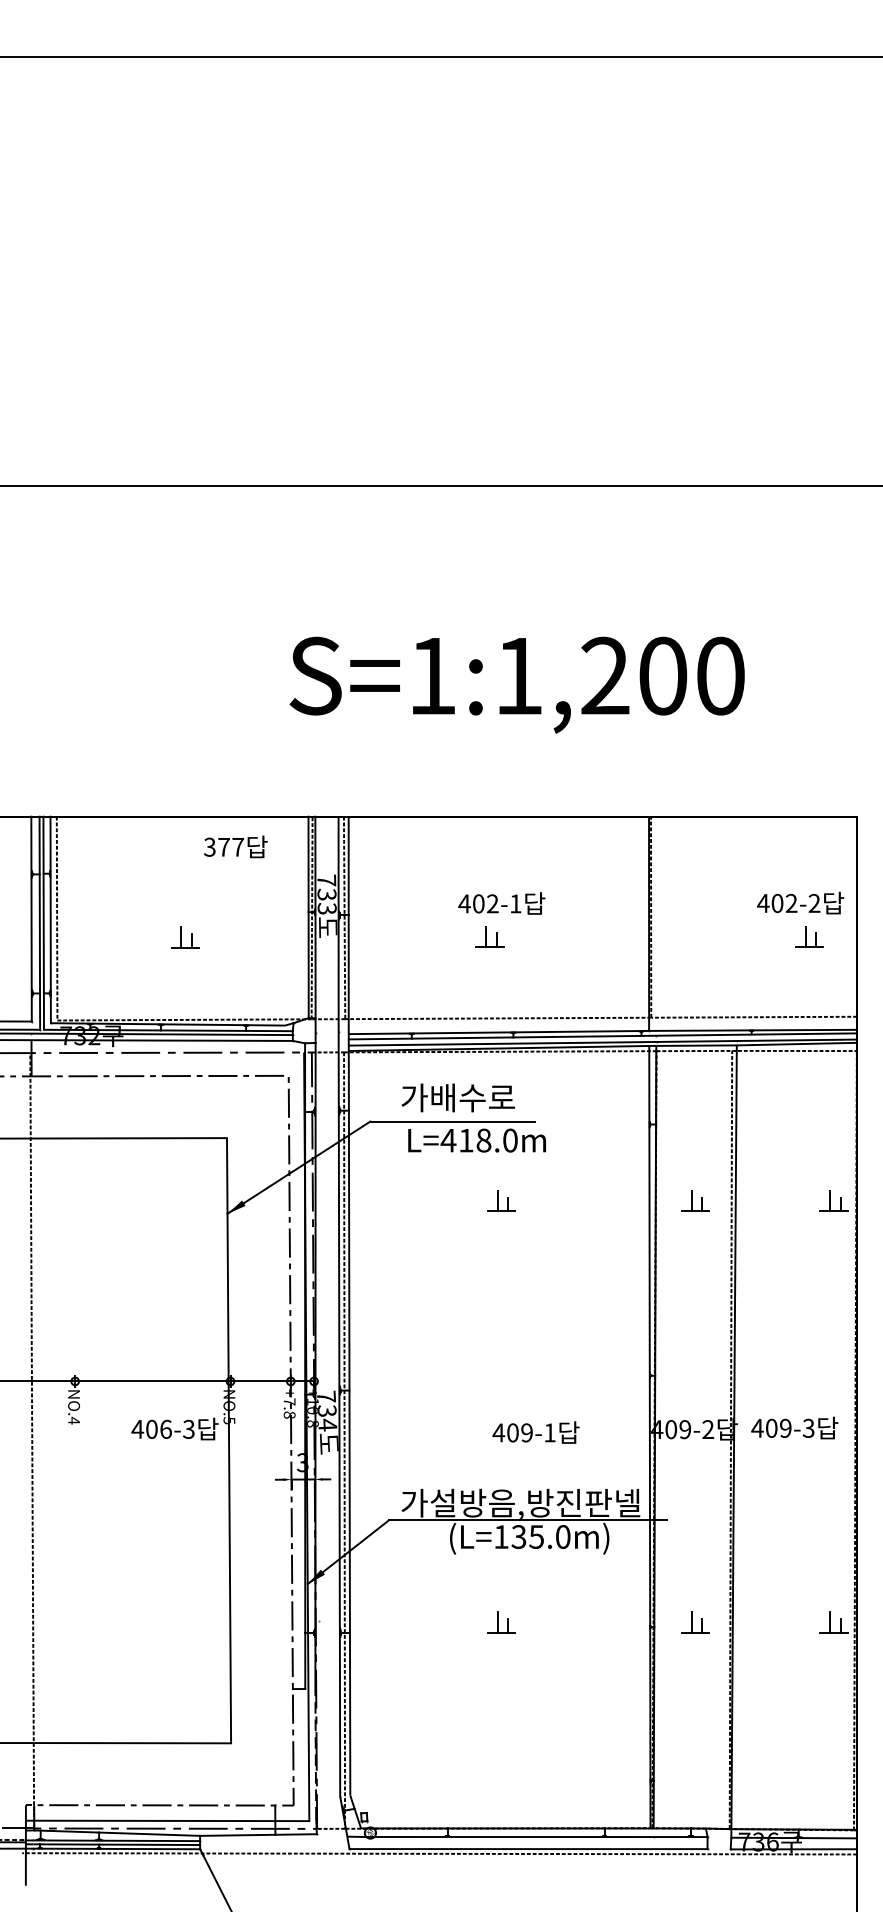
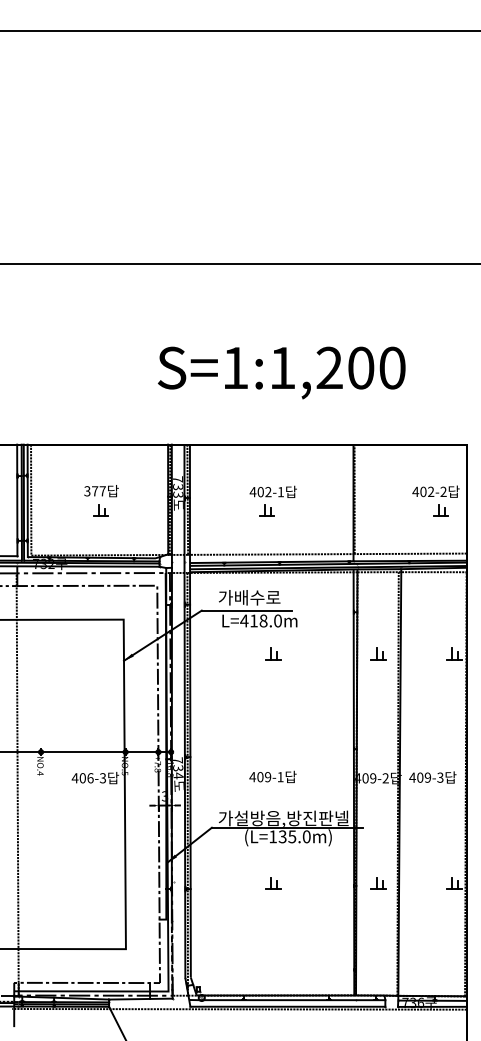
text: (235, 847) -> (101, 491), moved
text: (535, 1431) -> (272, 776), moved

